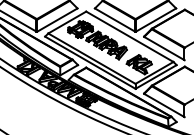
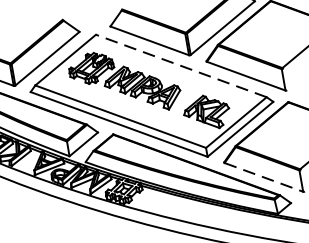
line: (129, 36) -> (180, 65), solid -> dashed
line: (164, 105) -> (264, 177), solid -> dashed

